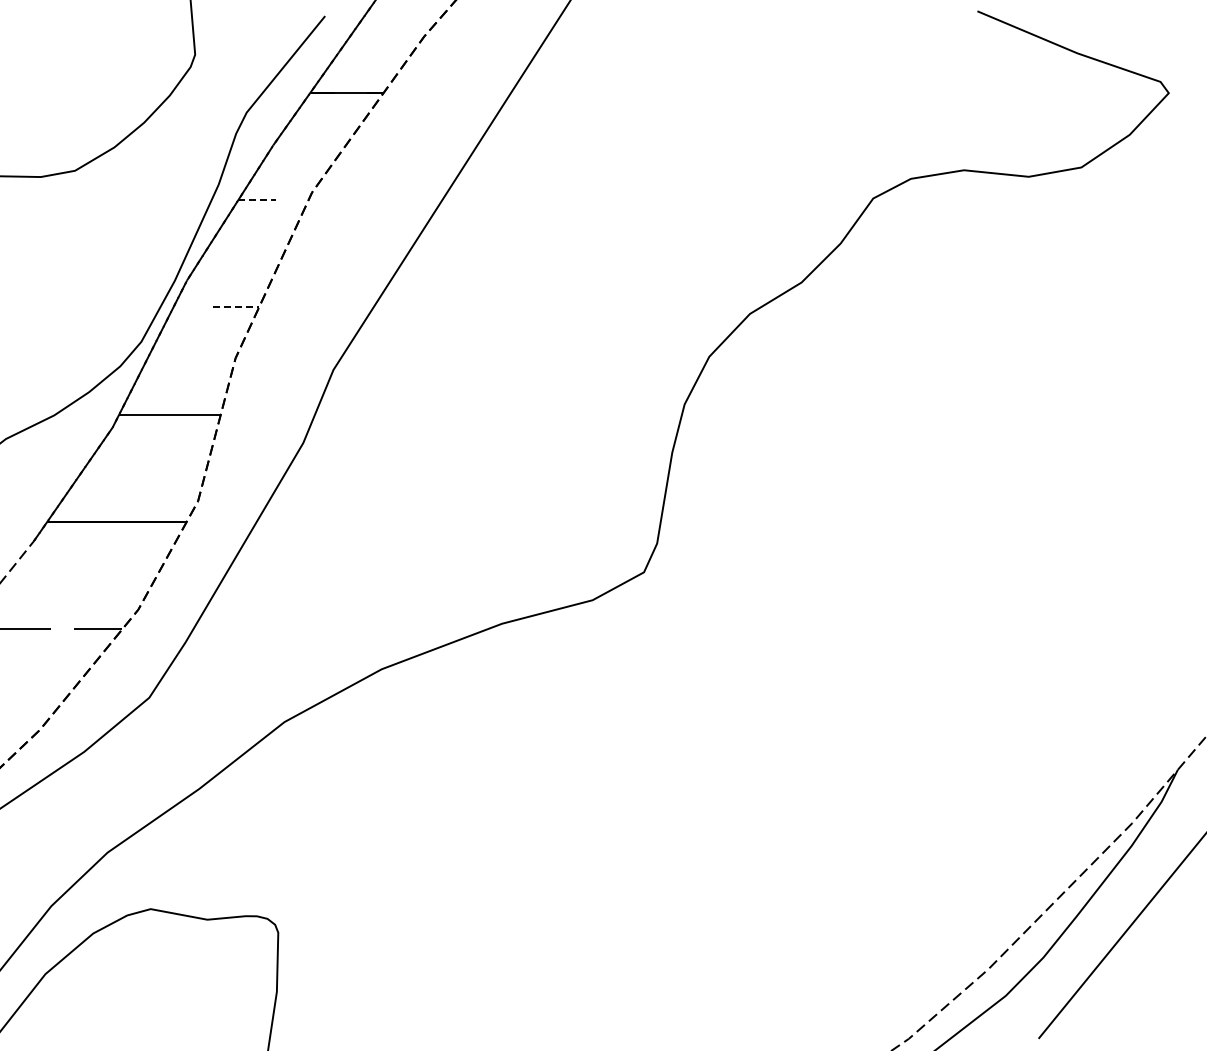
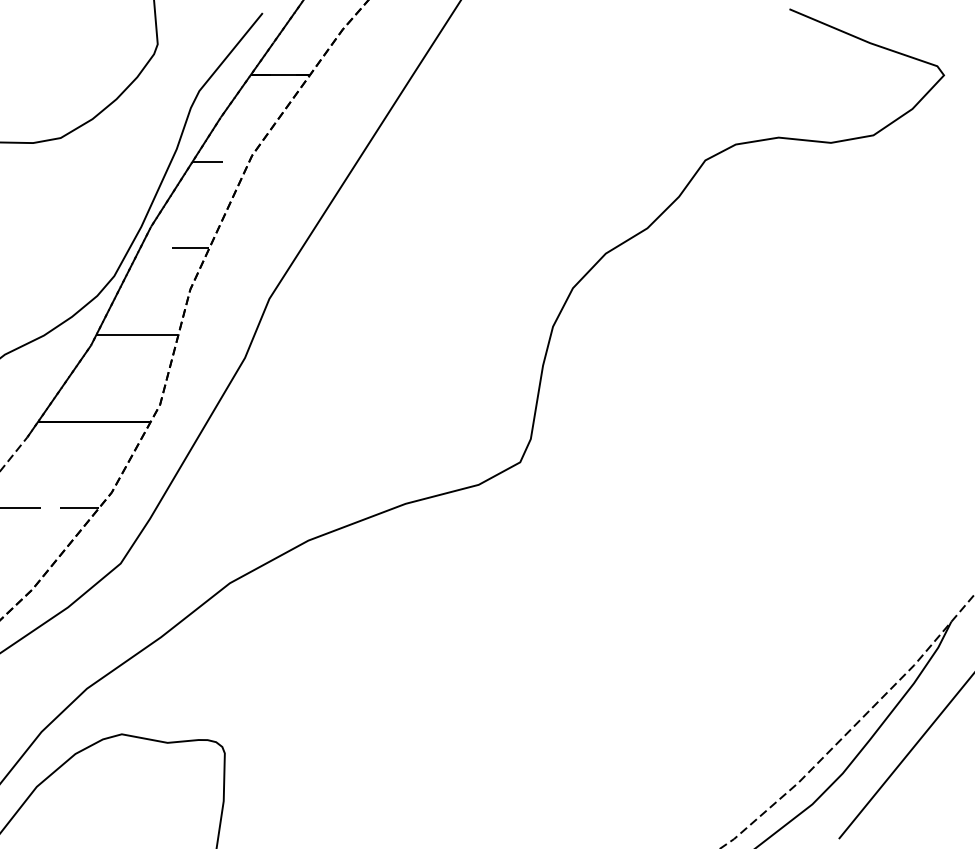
line: (257, 199) -> (208, 161), dashed -> solid
line: (236, 307) -> (191, 248), dashed -> solid

